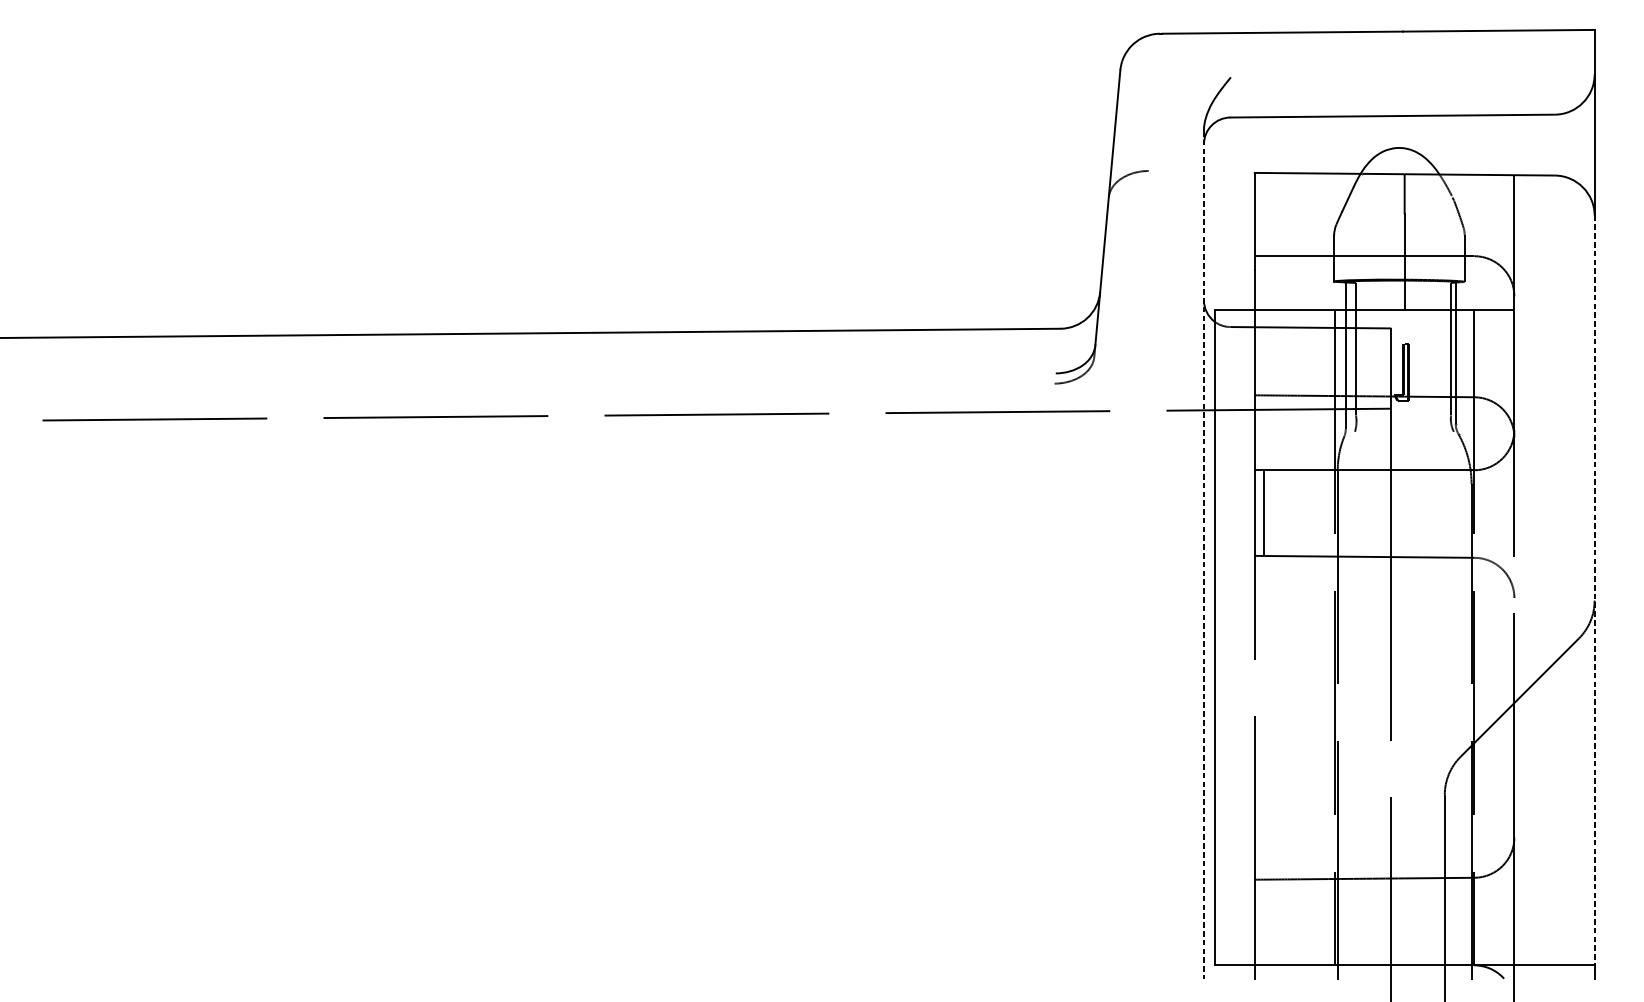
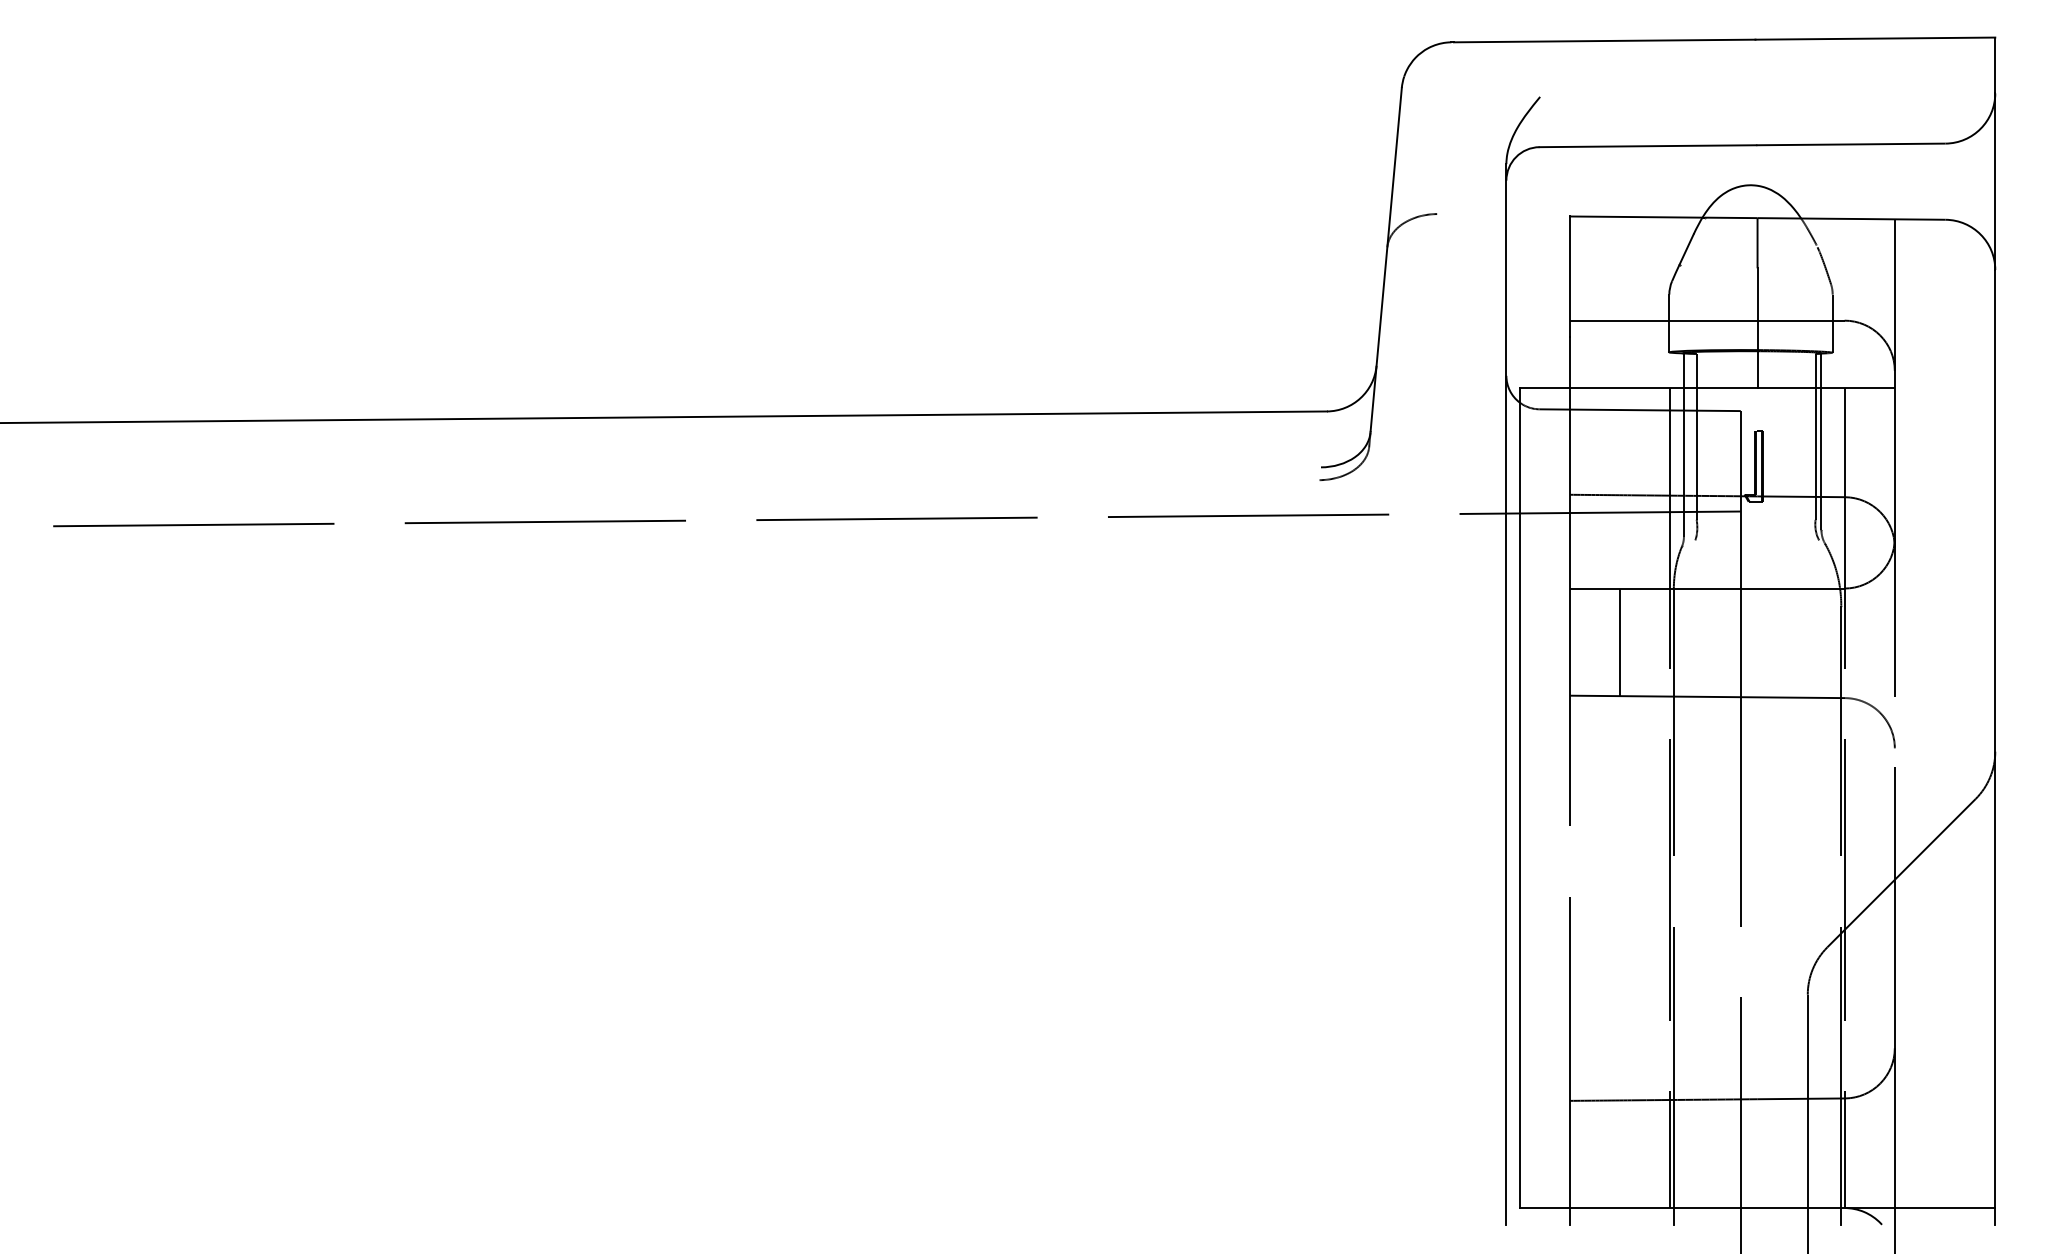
line: (1263, 513) -> (1620, 642), moved
line: (1204, 554) -> (1506, 694), dashed -> solid
line: (1594, 590) -> (1995, 739), dashed -> solid

